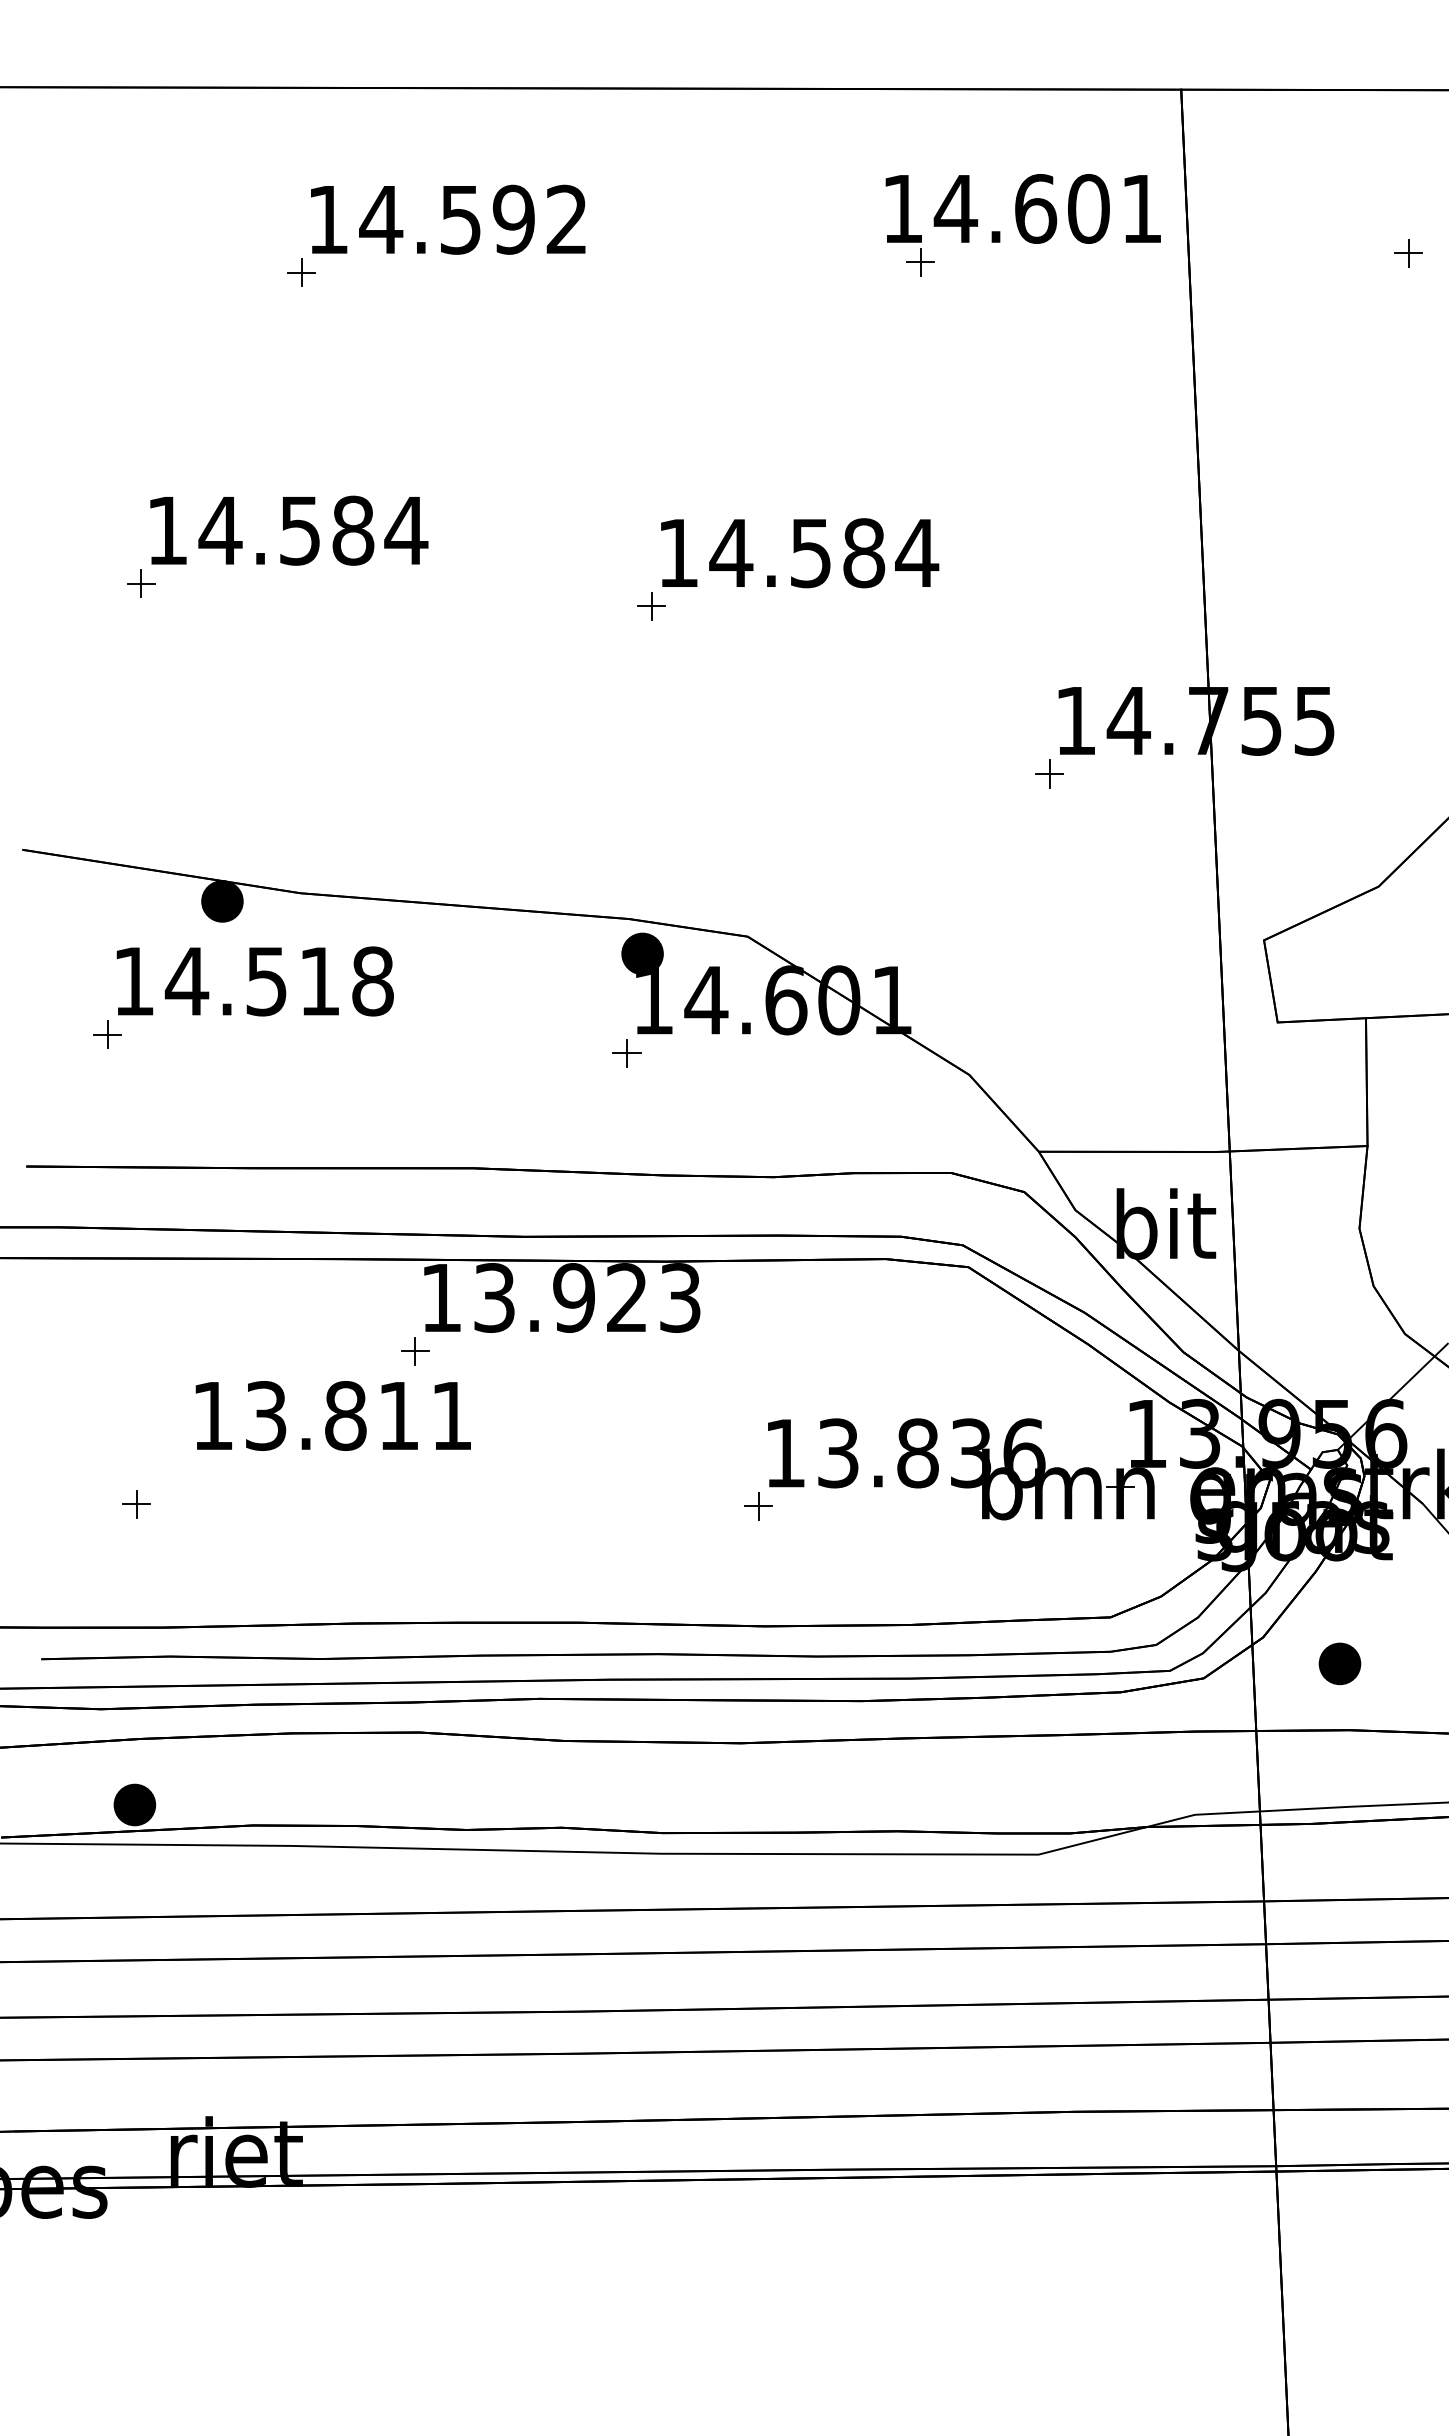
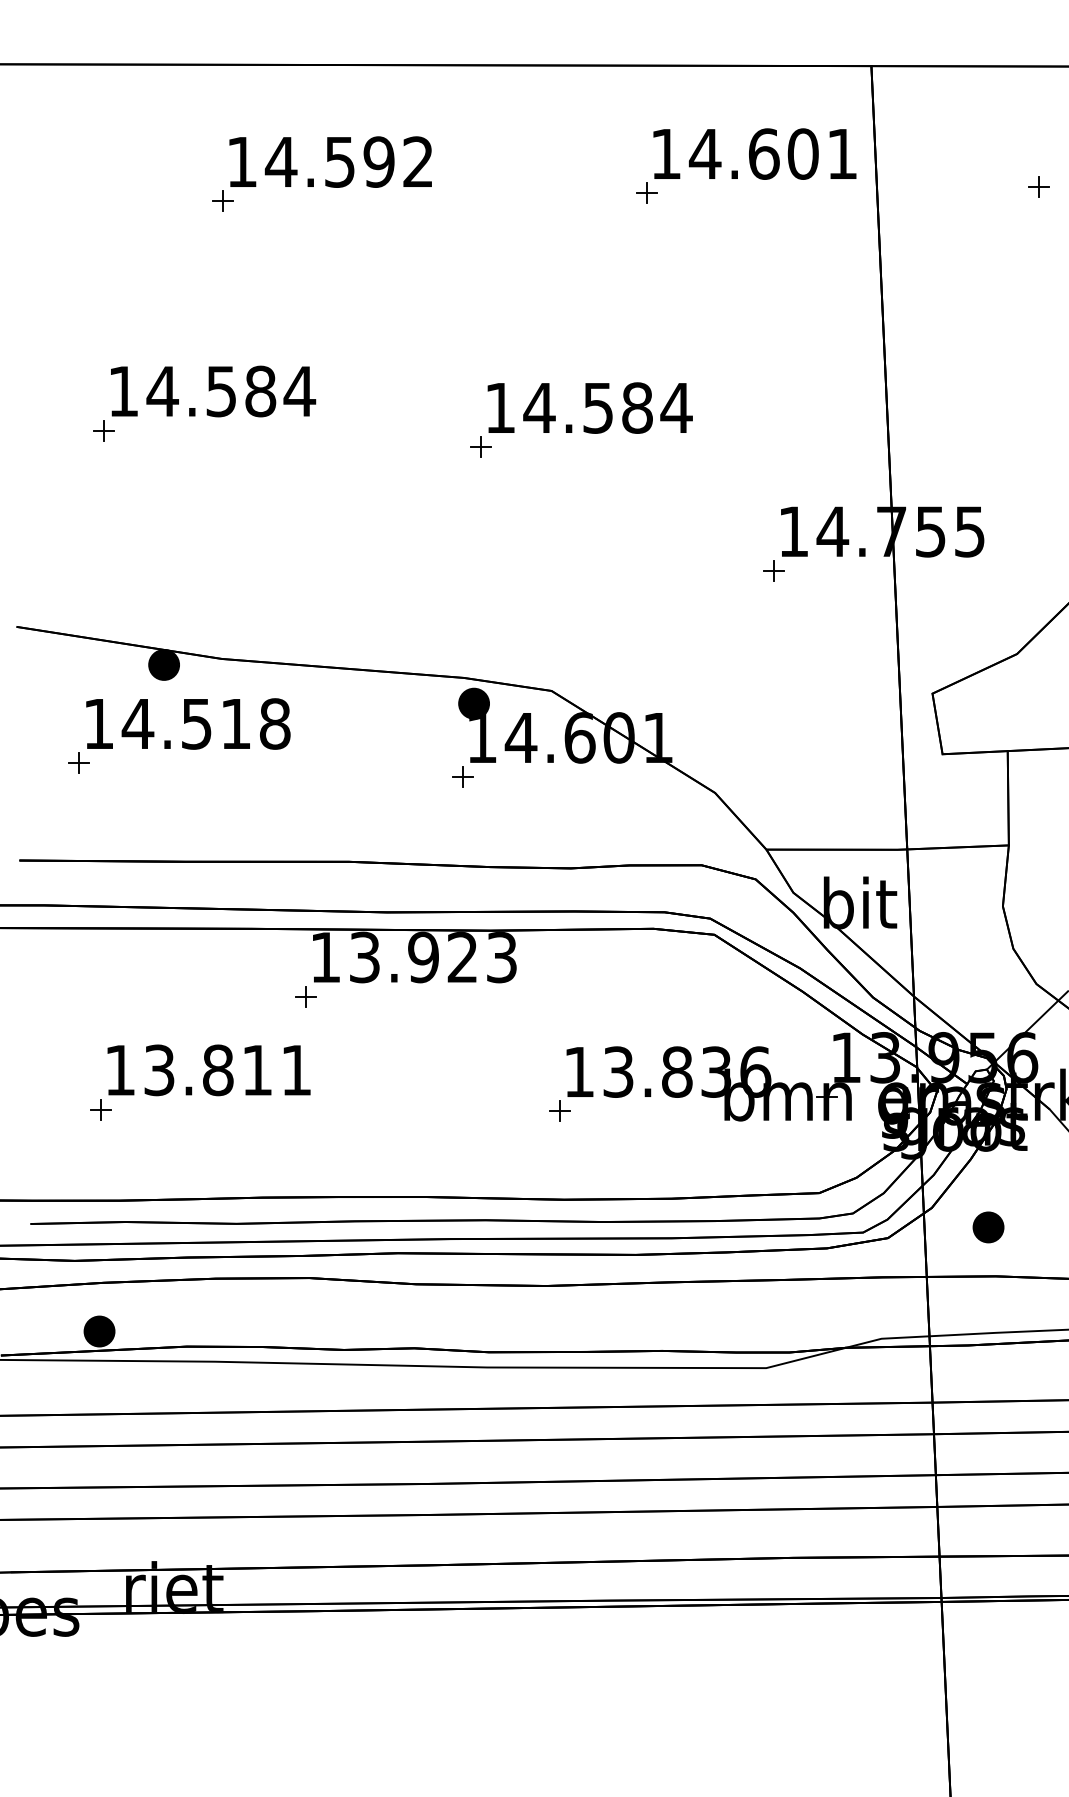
part: (920, 262) -> (646, 193), moved
text: (332, 1415) -> (208, 1070), moved

